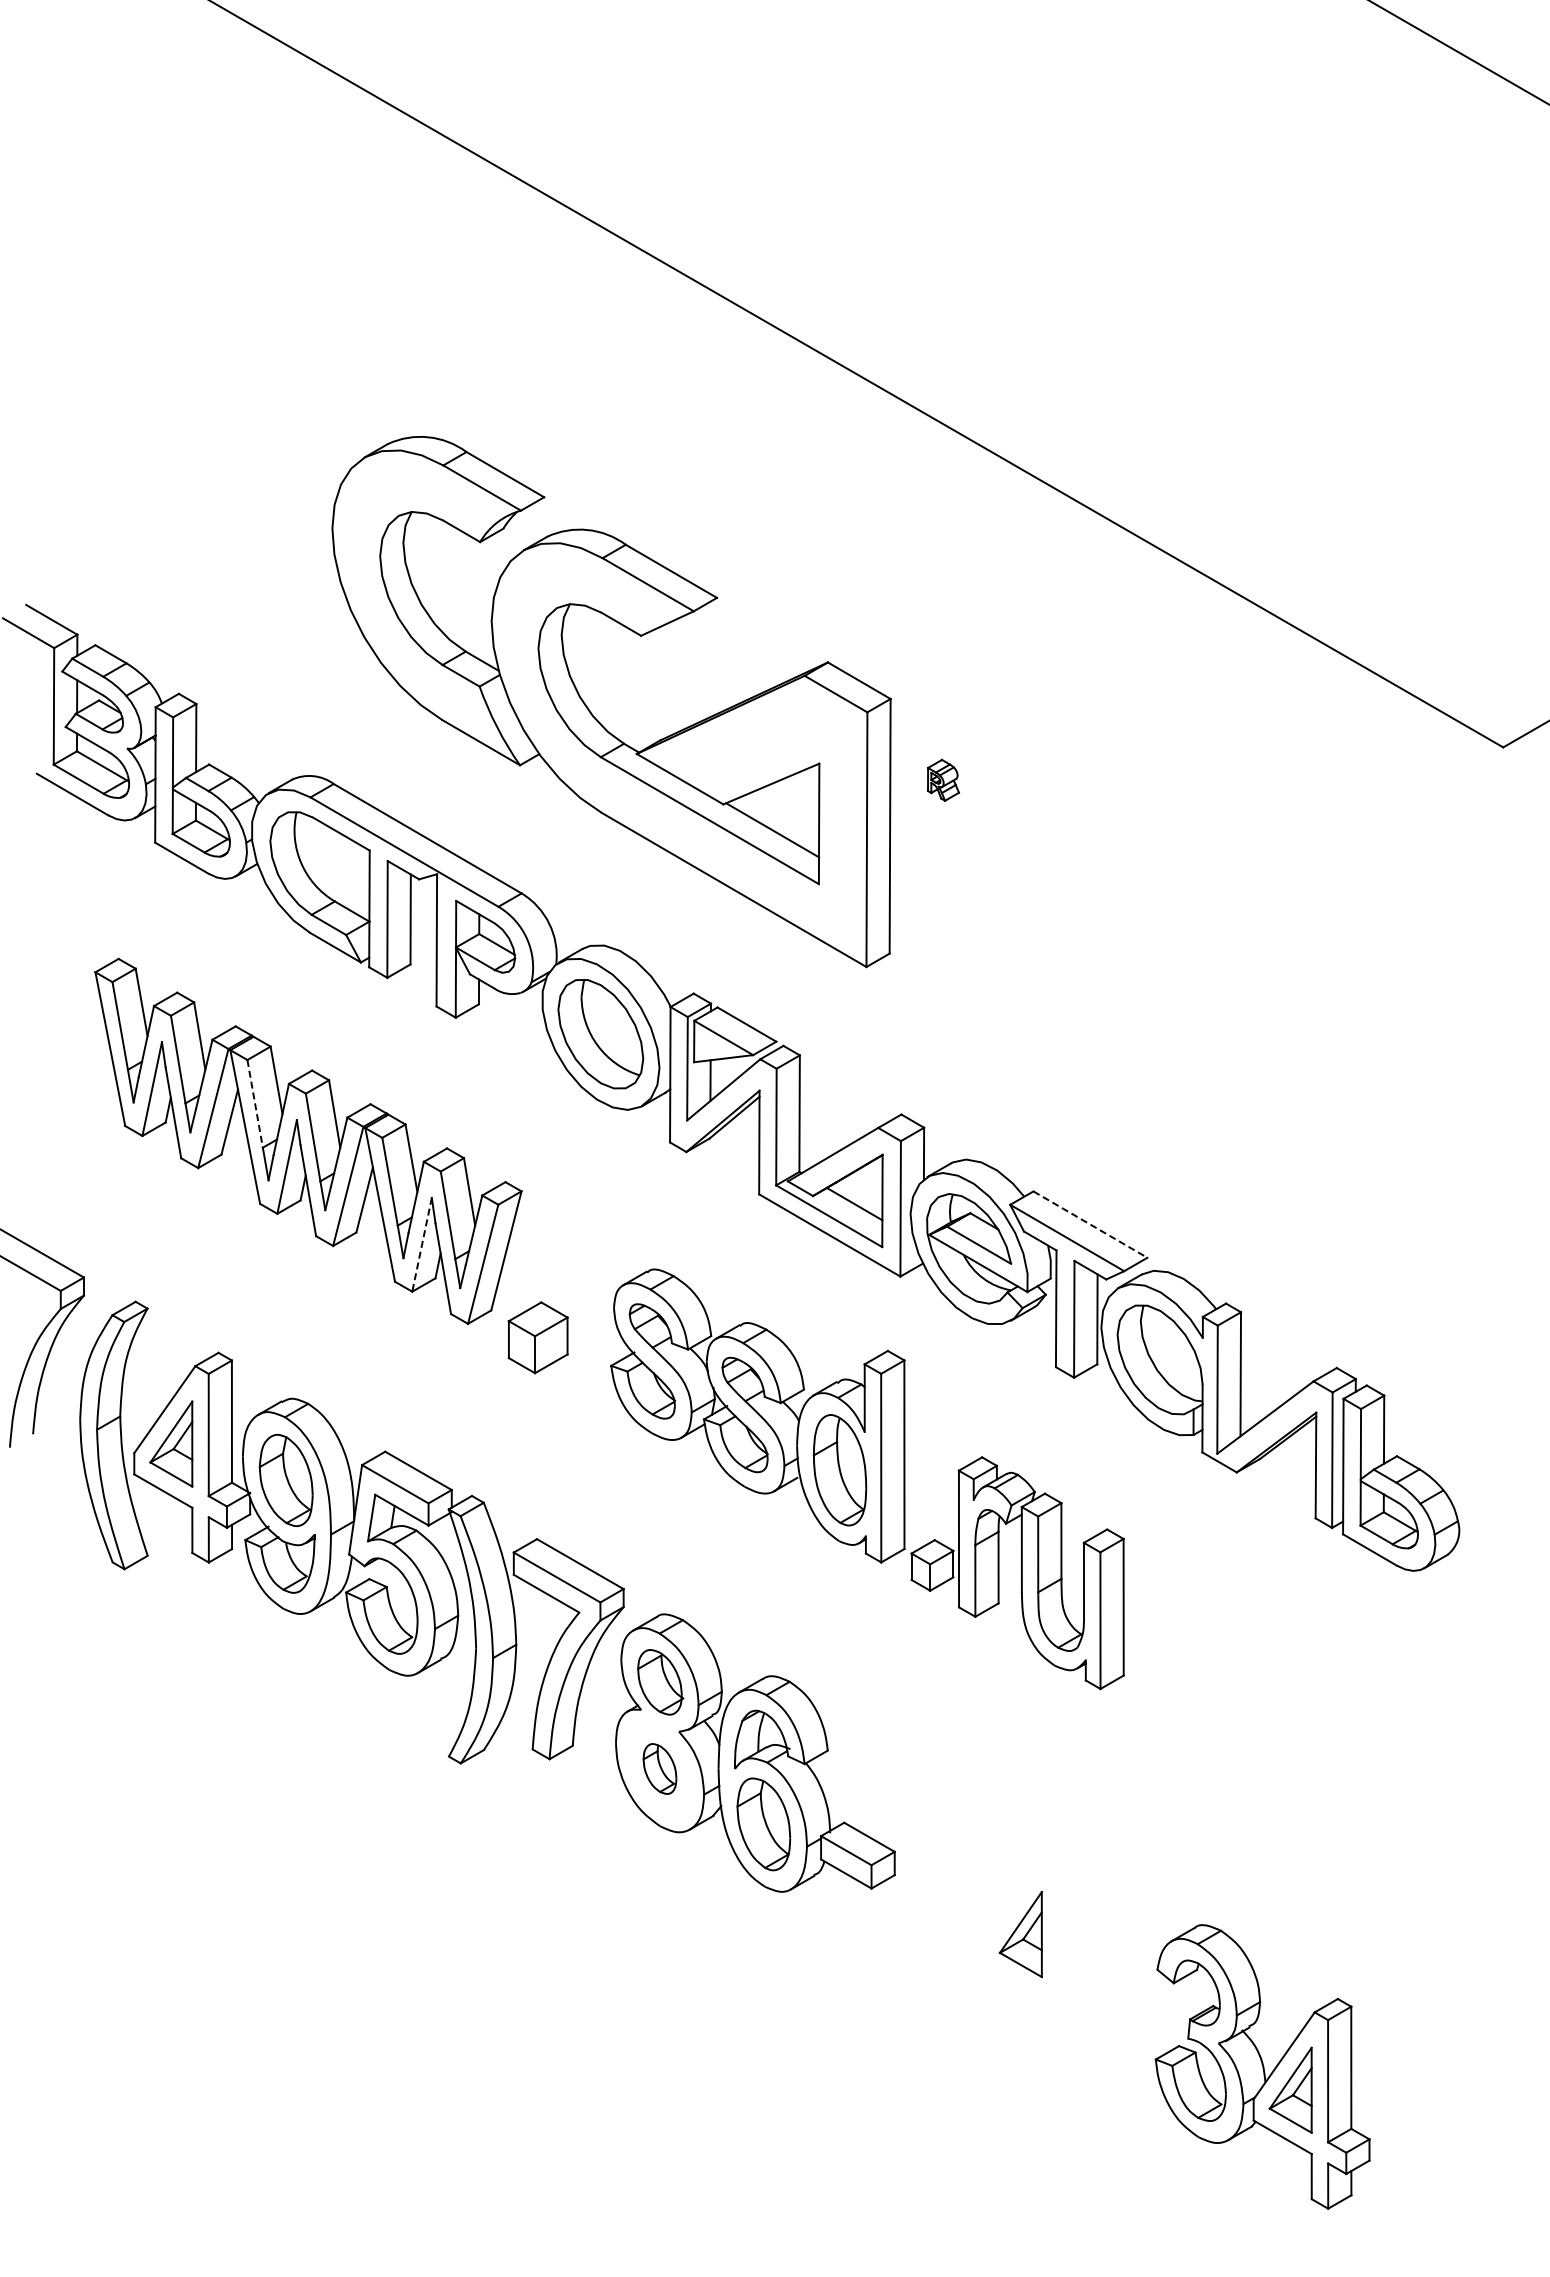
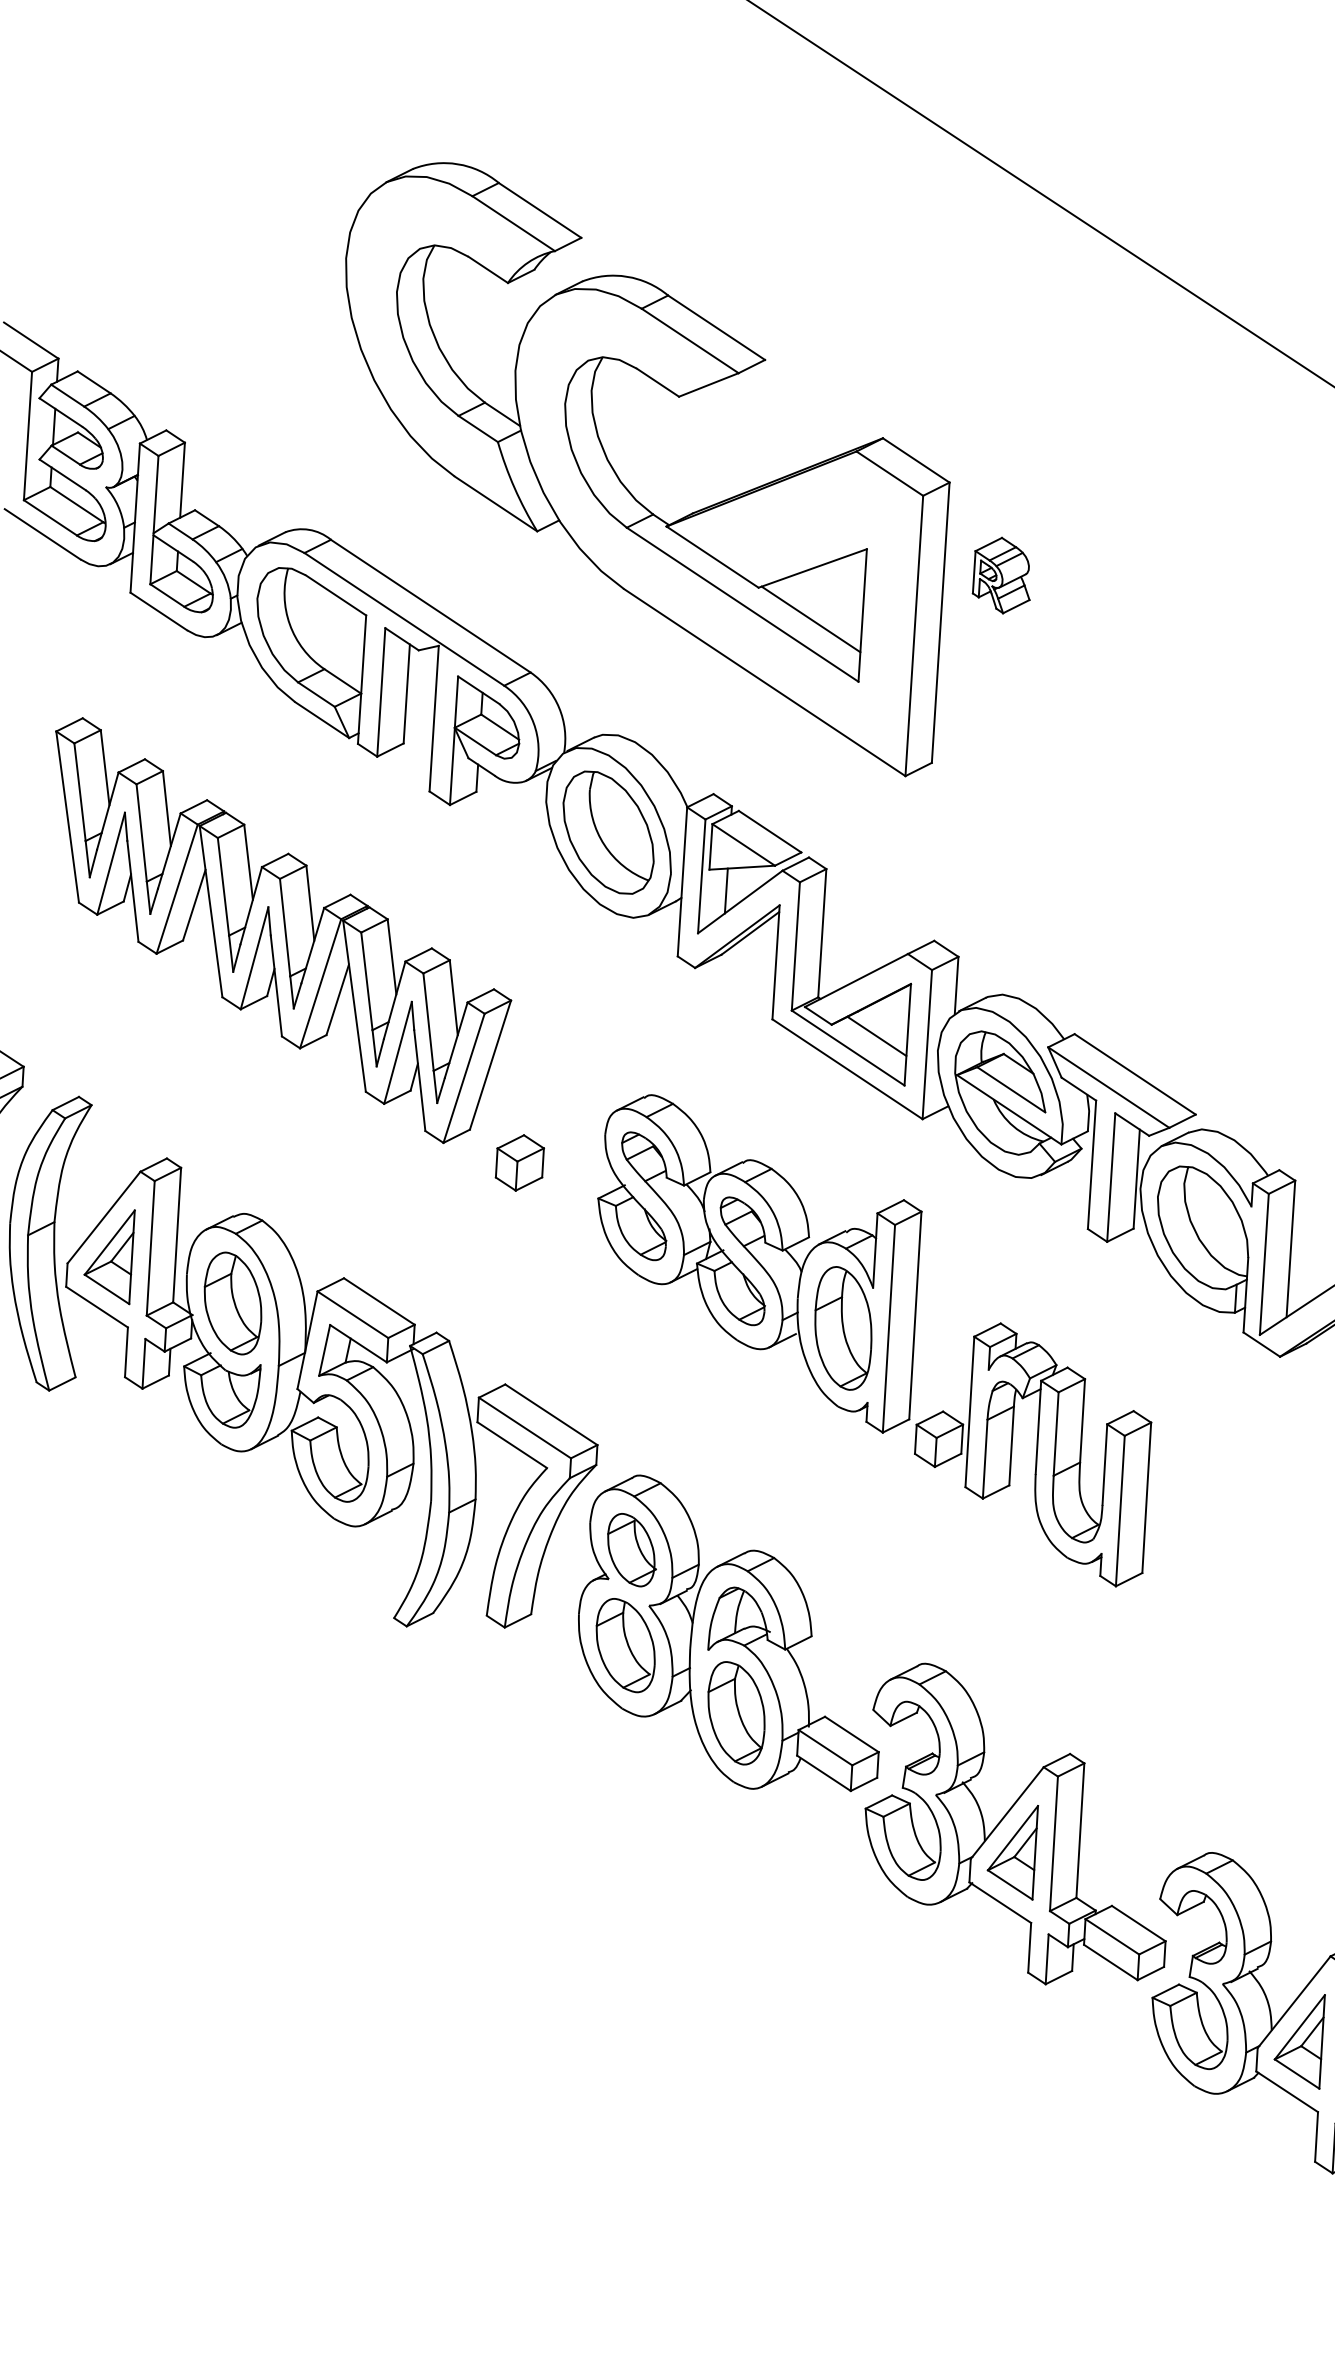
part: (943, 780) -> (1002, 575), size x1.67
line: (255, 1103) -> (223, 886), dashed -> solid
line: (1090, 1224) -> (1135, 1074), dashed -> solid
line: (422, 1244) -> (398, 1052), dashed -> solid
part: (538, 1337) -> (520, 1162), size x0.71
part: (659, 1768) -> (625, 1644), size x1.67
part: (1025, 1911) -> (1018, 1826), added

